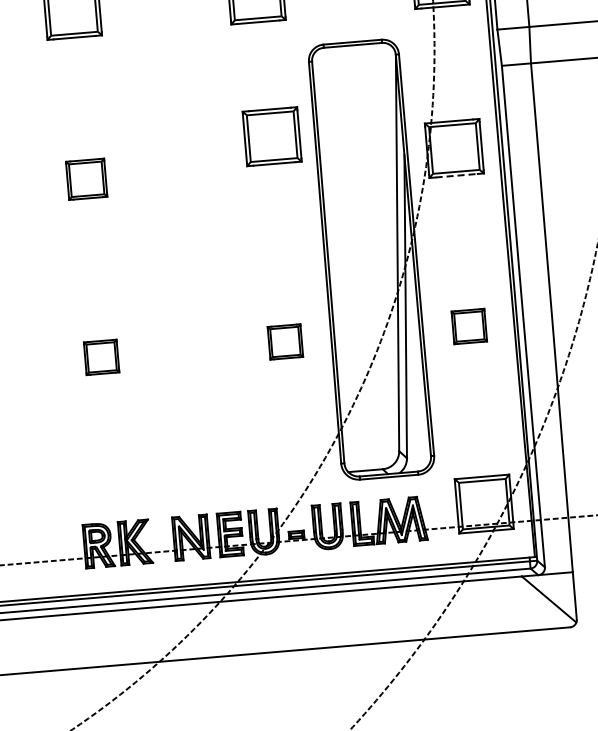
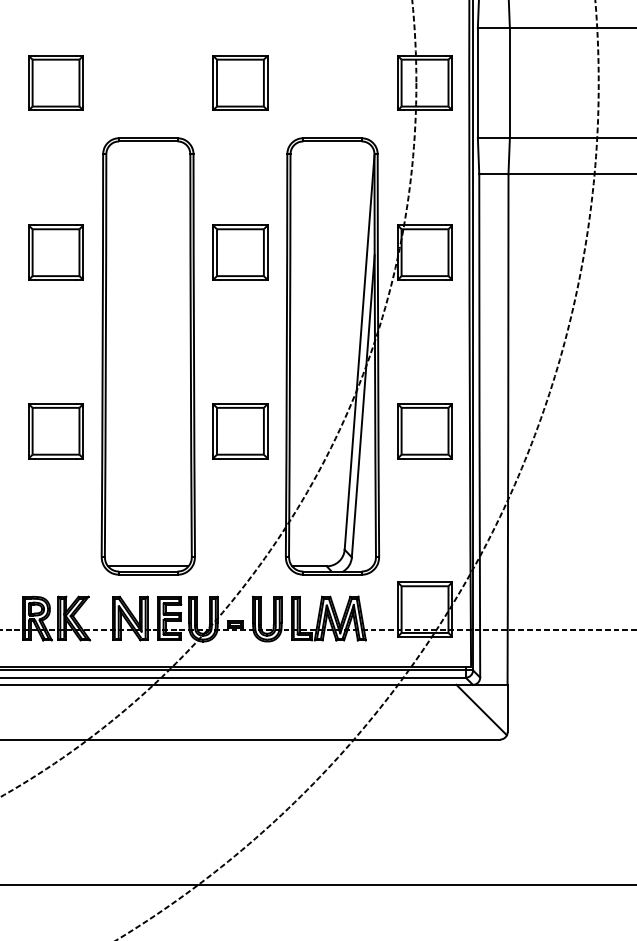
part: (272, 136) -> (240, 252), moved
line: (457, 176) -> (425, 280), dashed -> solid
part: (86, 179) -> (55, 252), size x1.43
part: (186, 275) -> (147, 356), added
part: (468, 326) -> (424, 431), size x1.67
part: (285, 342) -> (240, 431), size x1.67
part: (101, 357) -> (55, 431), size x1.67

